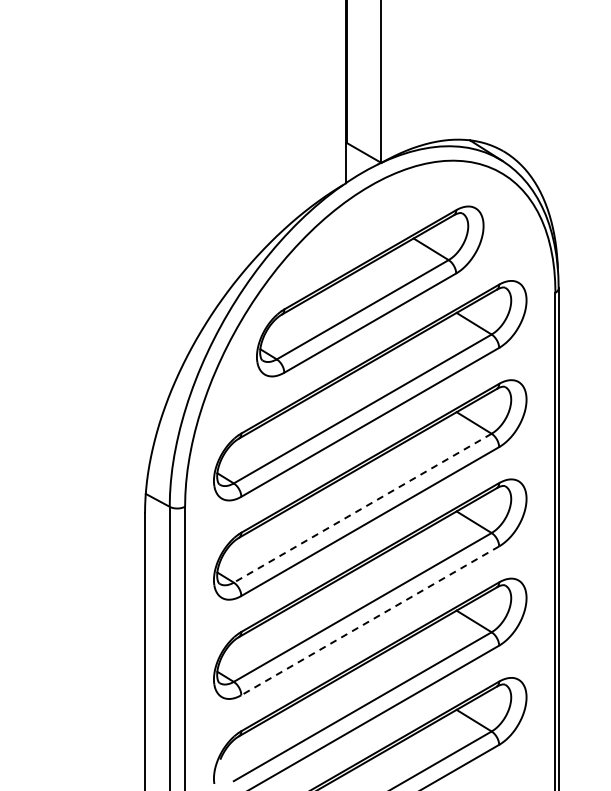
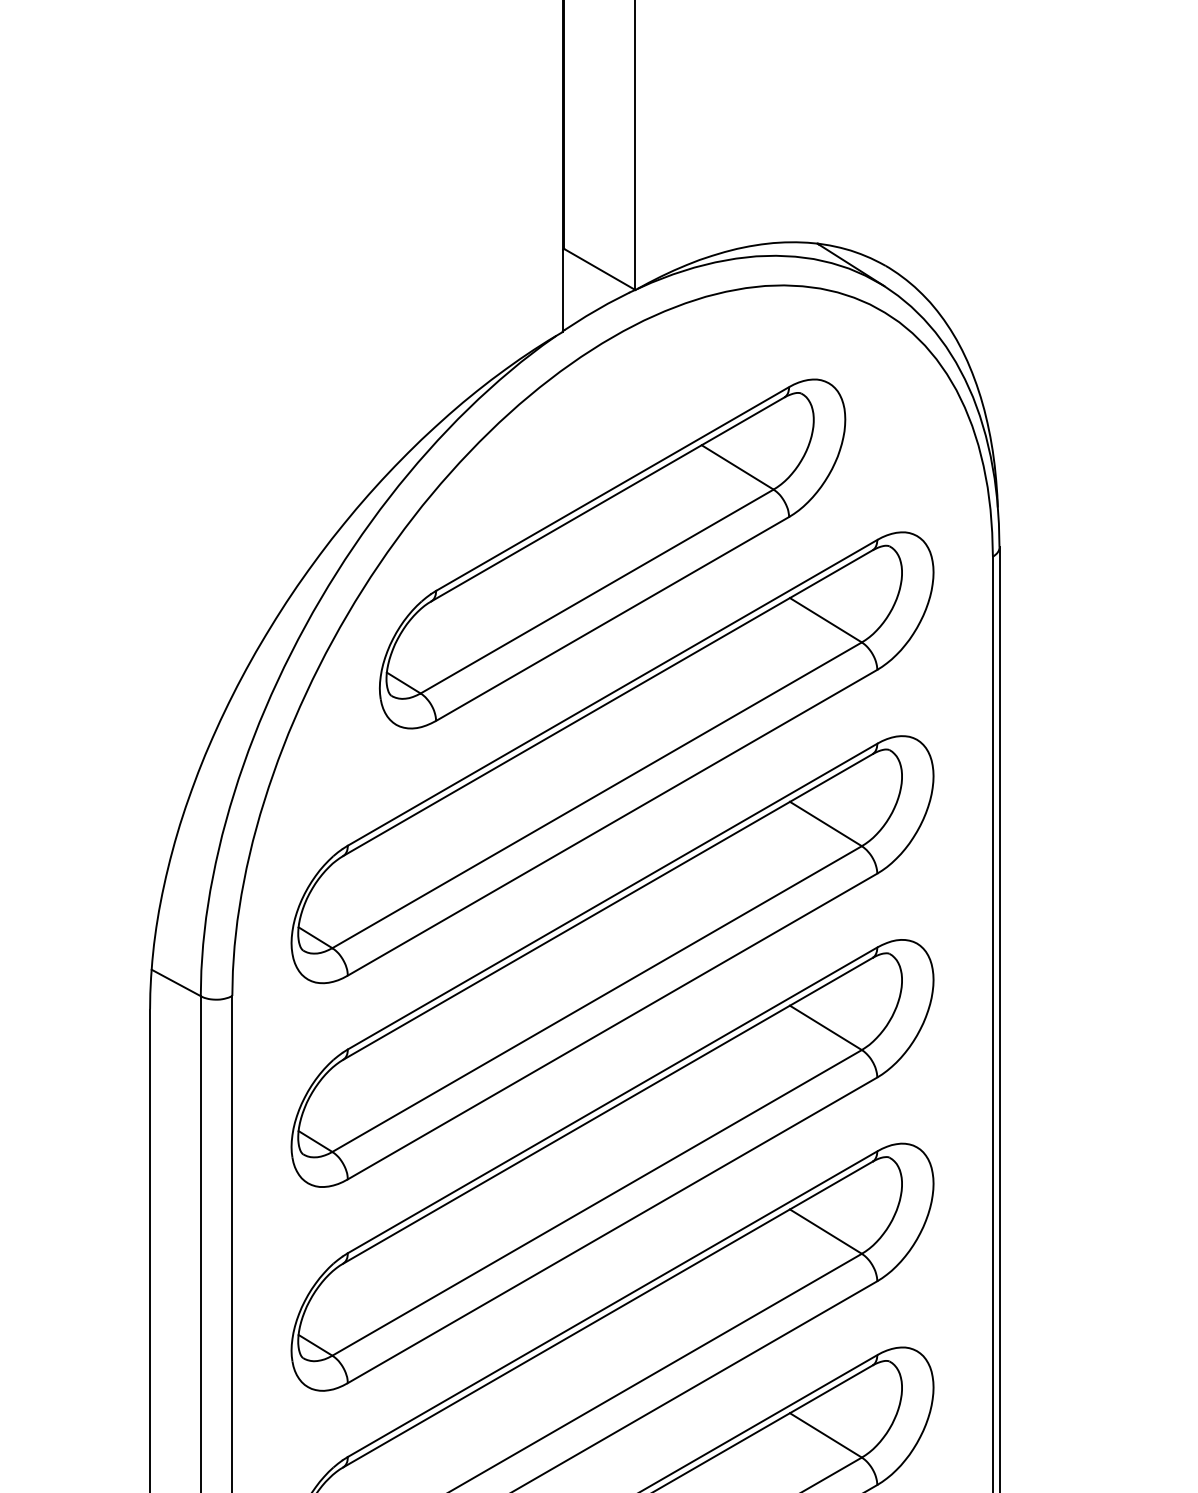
line: (362, 508) -> (596, 999), dashed -> solid
line: (370, 620) -> (613, 1229), dashed -> solid

